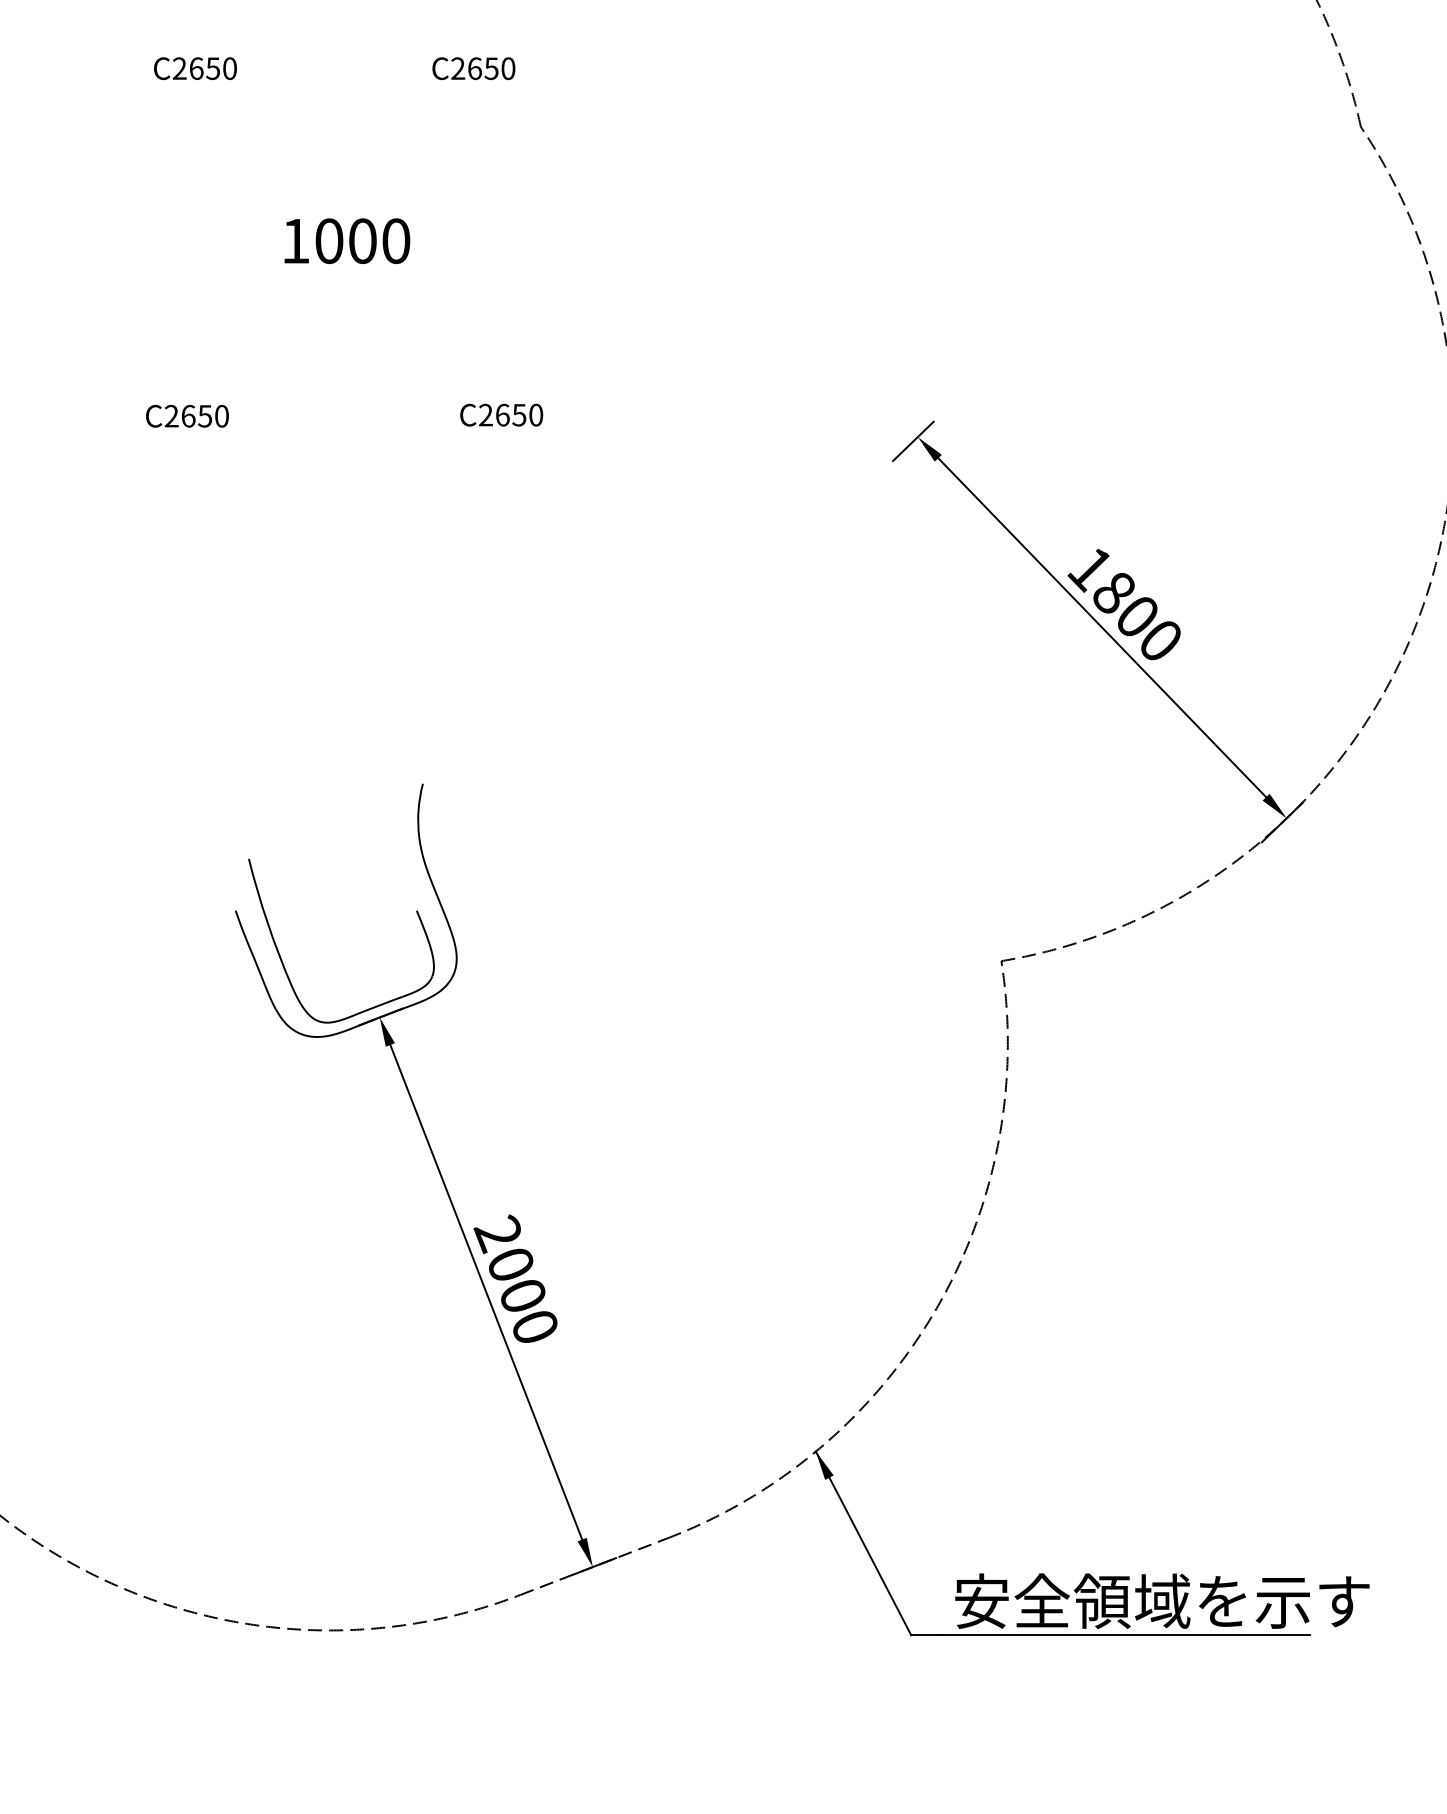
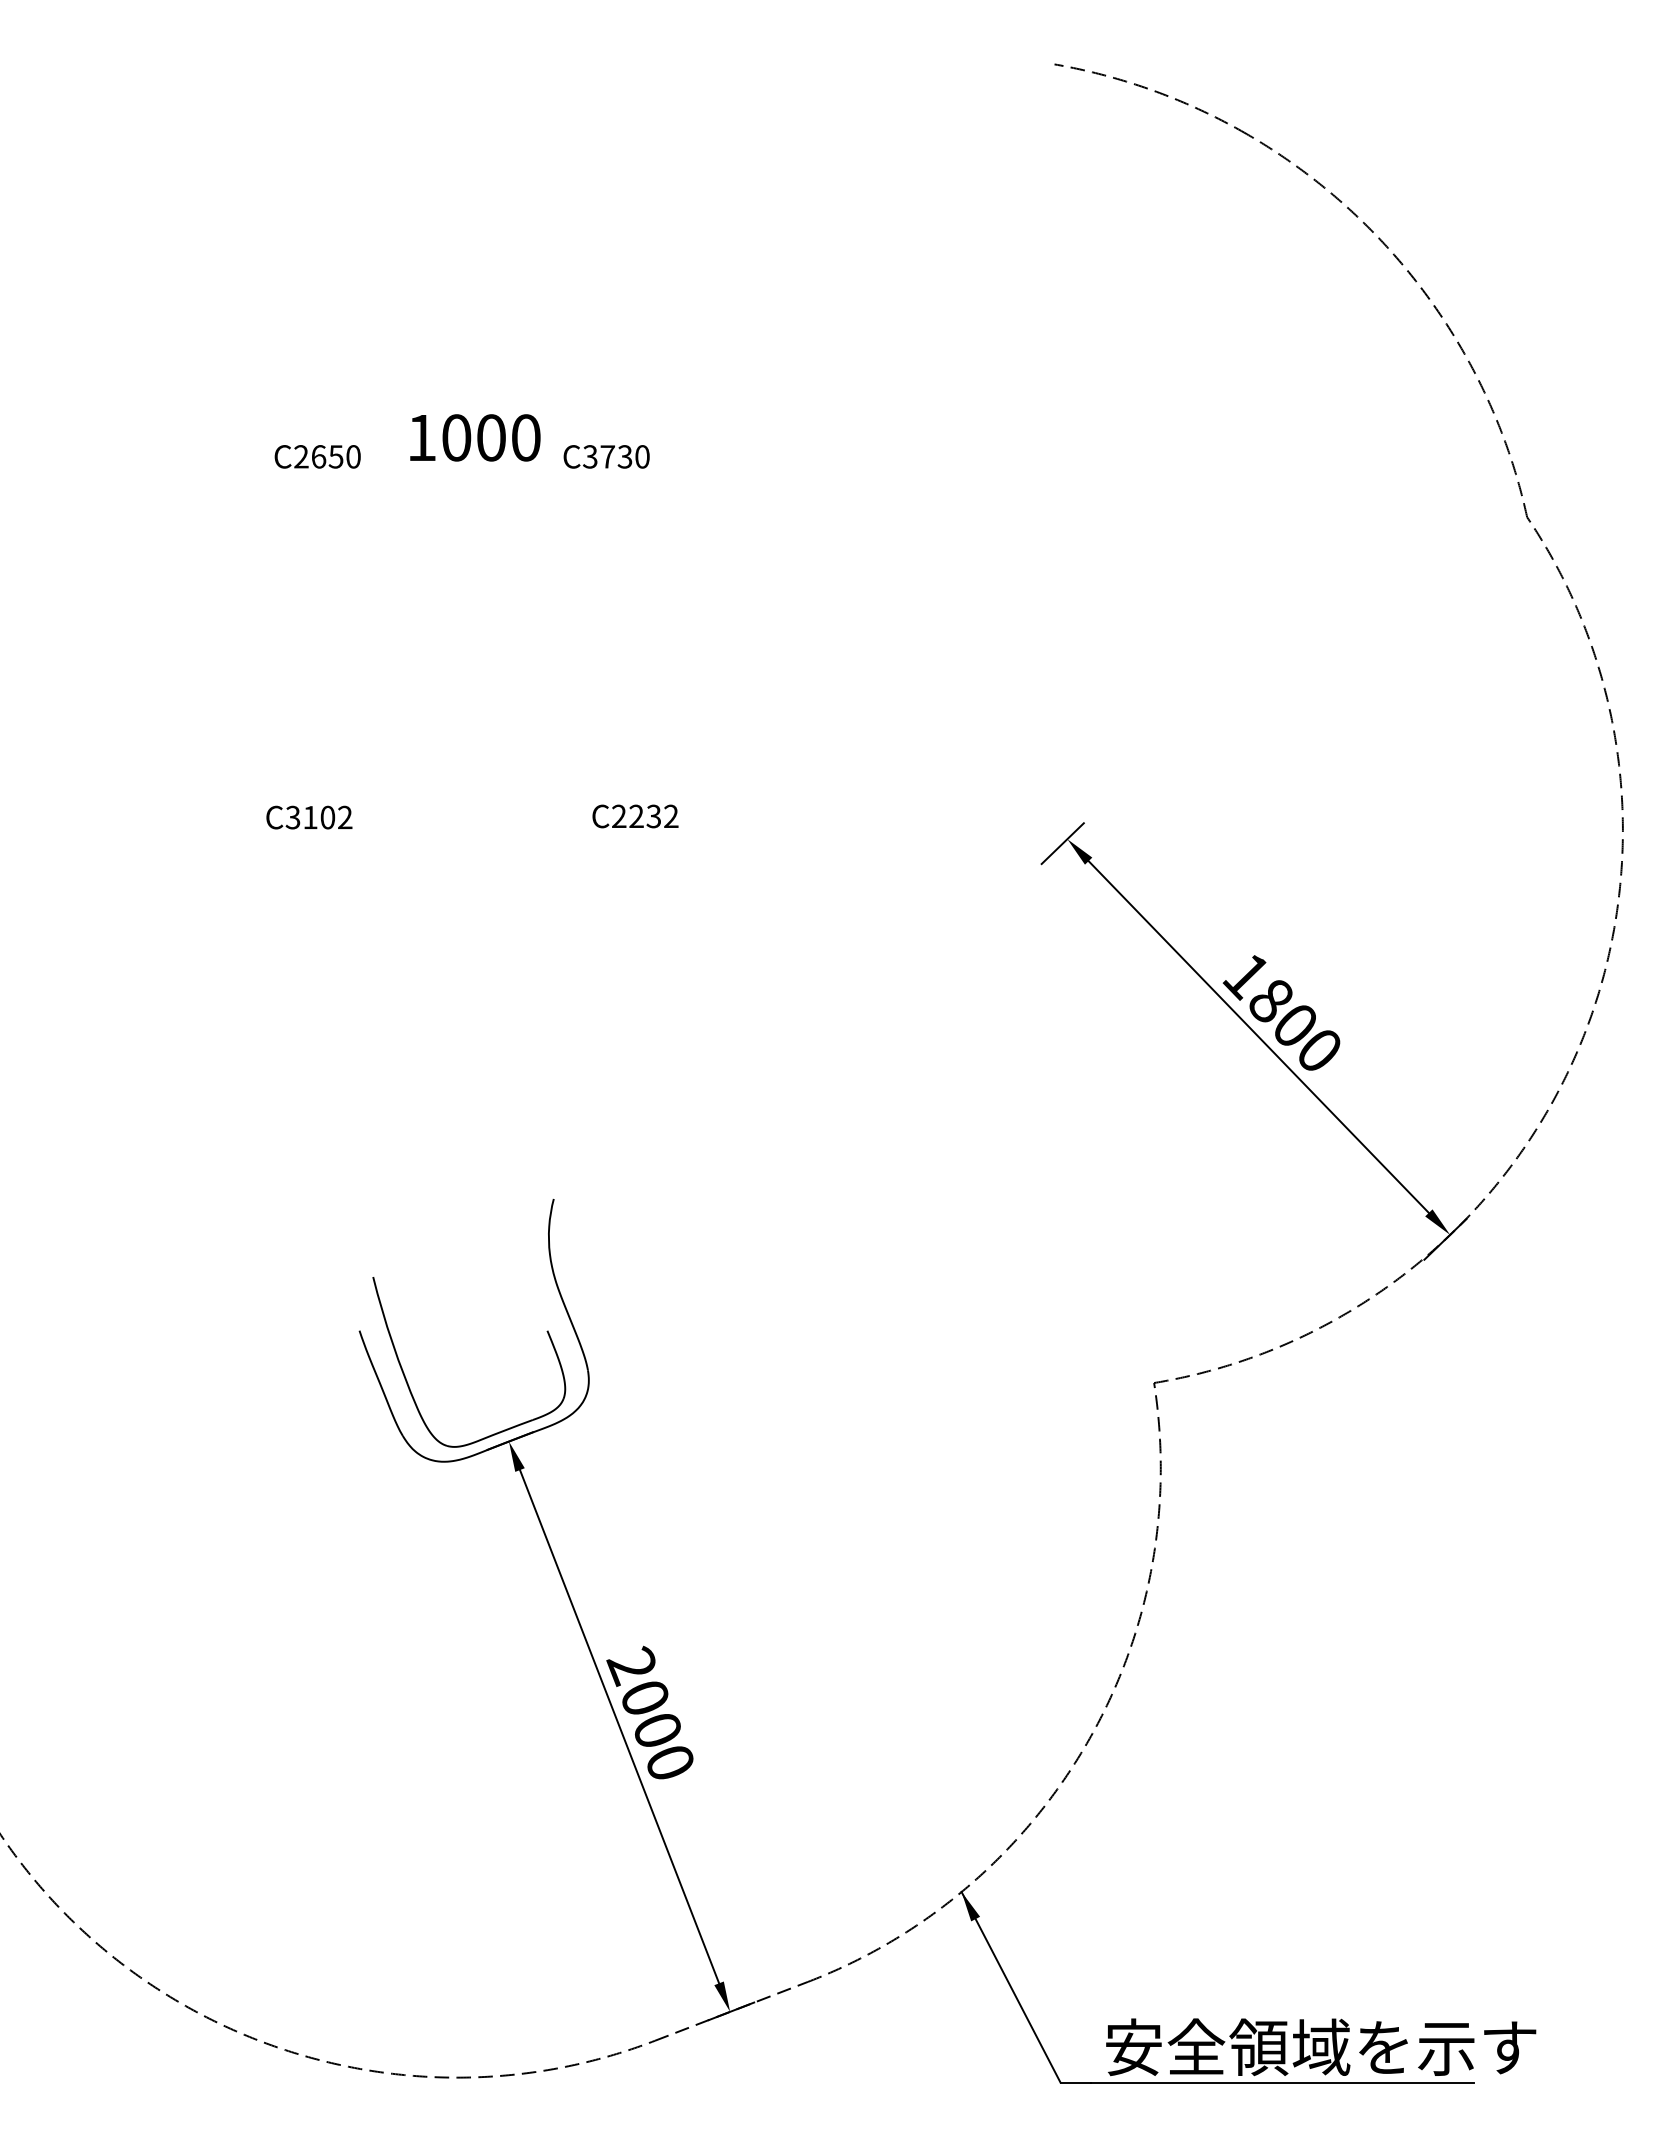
text: (474, 68) -> (607, 456), C2650 -> C3730
text: (347, 240) -> (475, 437), moved
text: (519, 415) -> (653, 816), C2650 -> C2232
text: (196, 416) -> (318, 817), C2650 -> C3102

